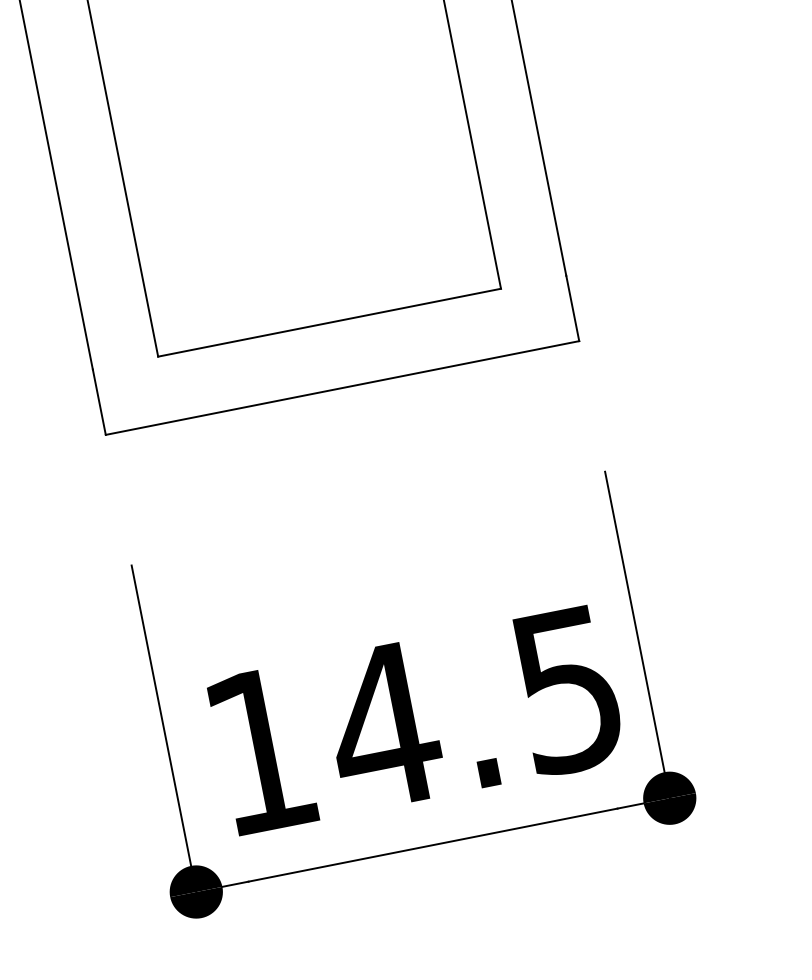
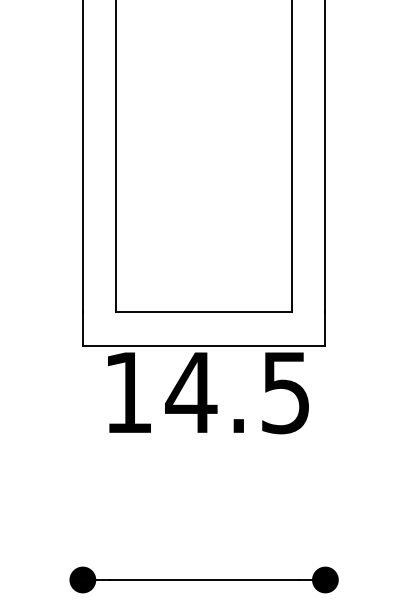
line: (637, 635) -> (325, 496), removed
text: (417, 721) -> (208, 393), moved
line: (163, 729) -> (82, 496), removed

